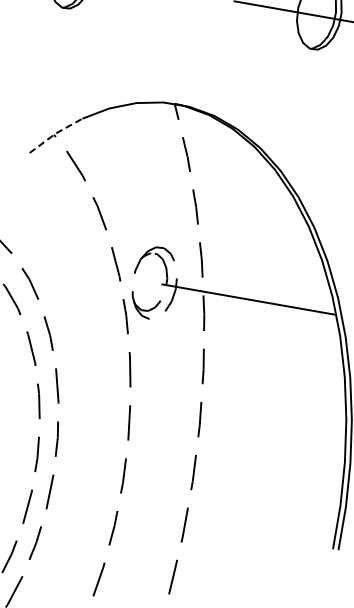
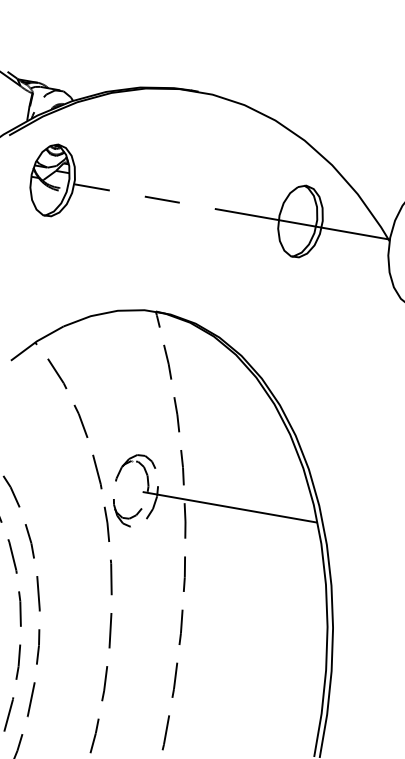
line: (55, 133) -> (36, 341), dashed -> solid

